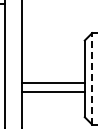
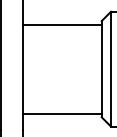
line: (92, 78) -> (111, 68), dashed -> solid
line: (52, 83) -> (61, 24), moved
line: (52, 92) -> (61, 113), moved

